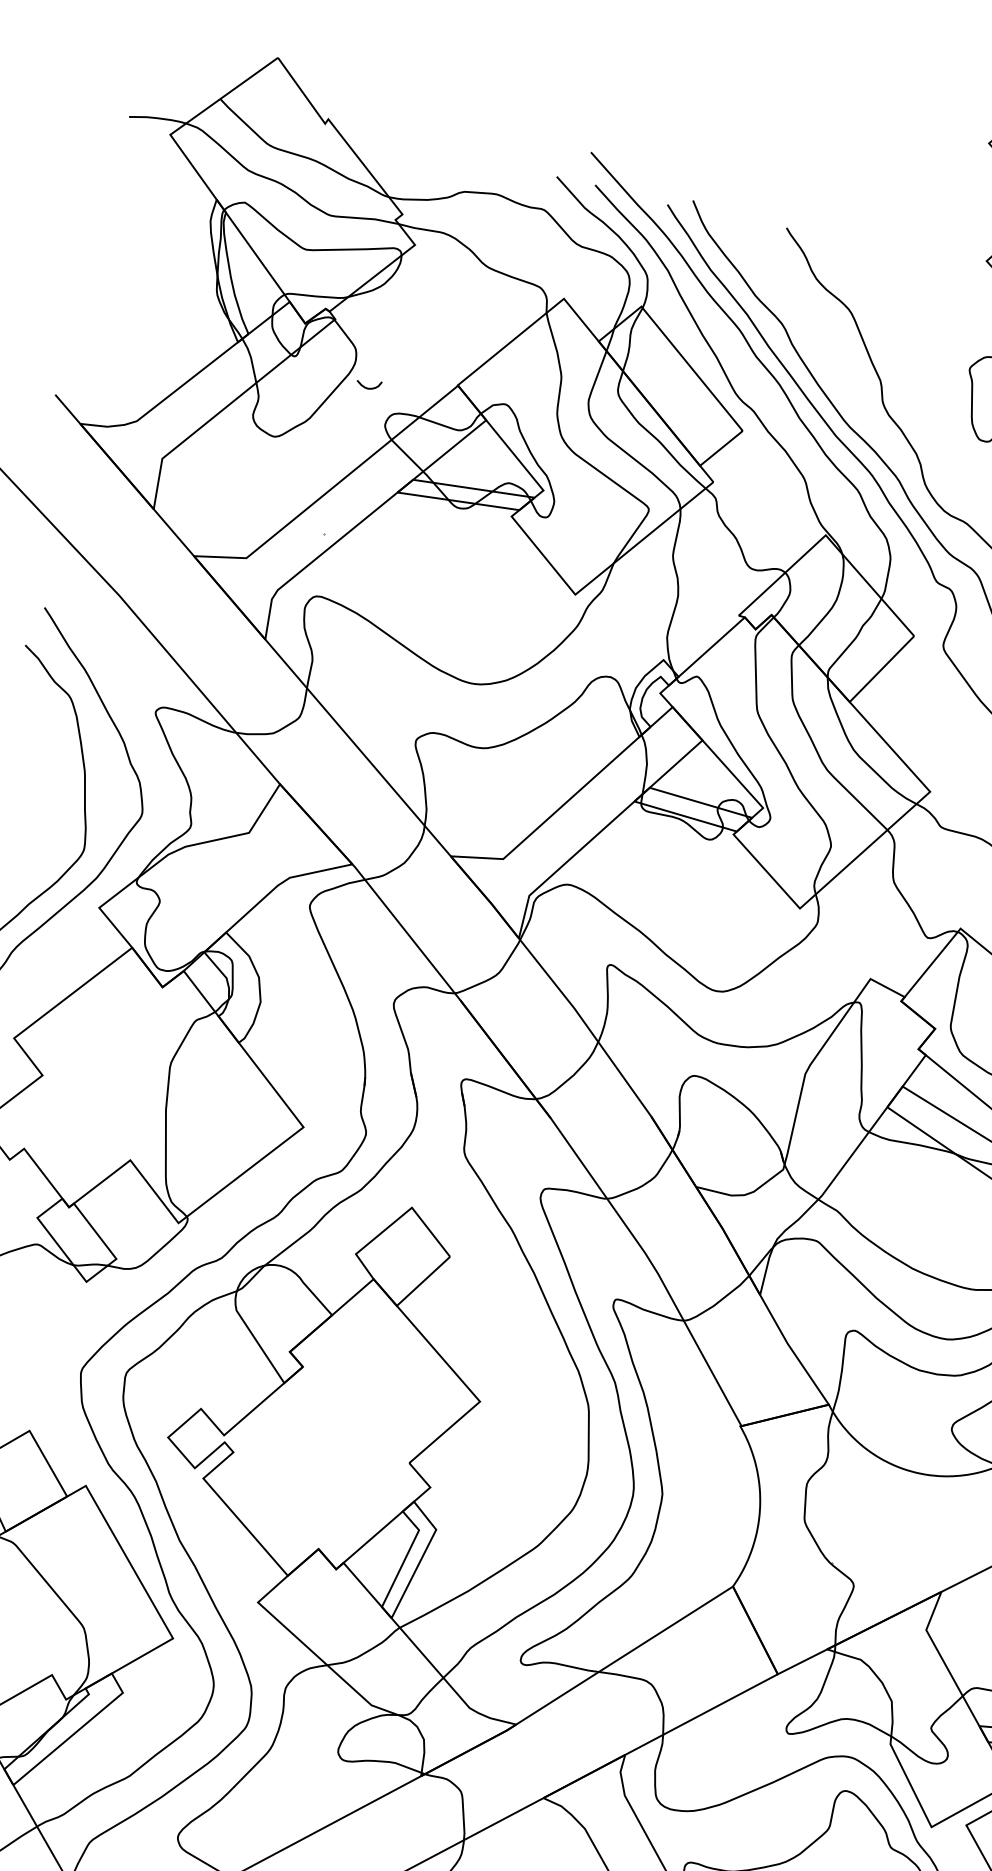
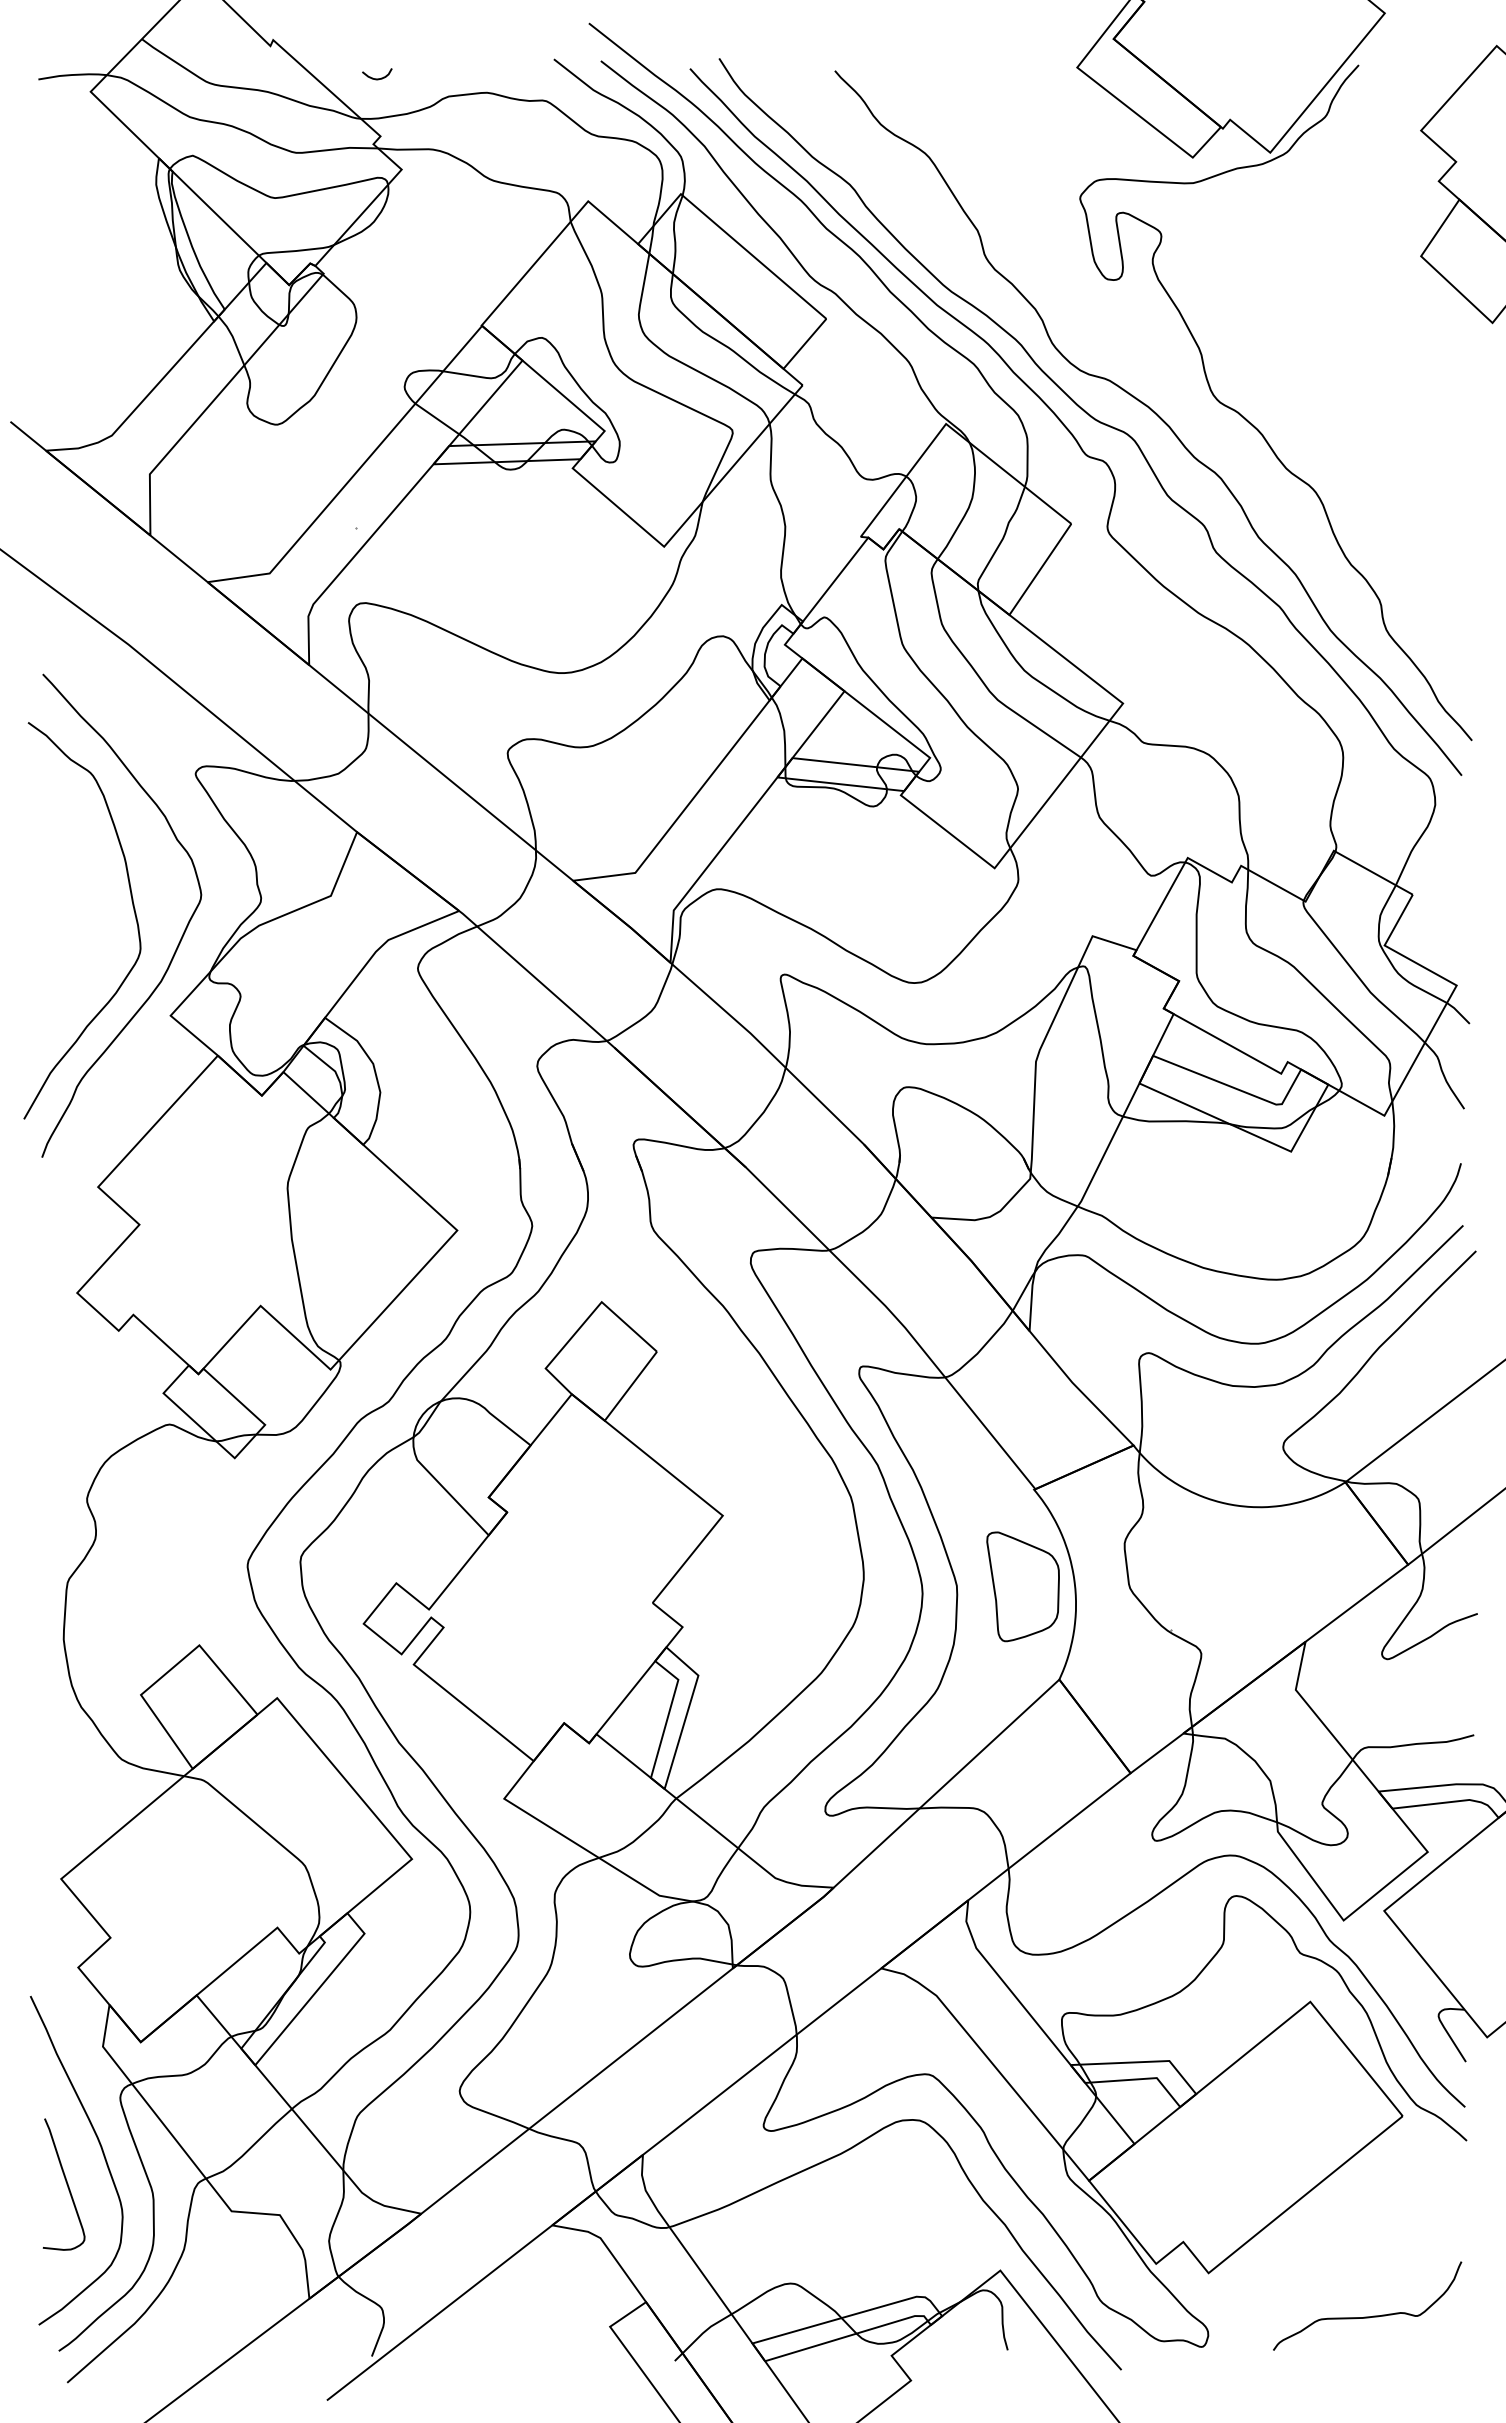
curve: (368, 388) -> (377, 78), moved
part: (716, 1504) -> (1022, 1586), added

